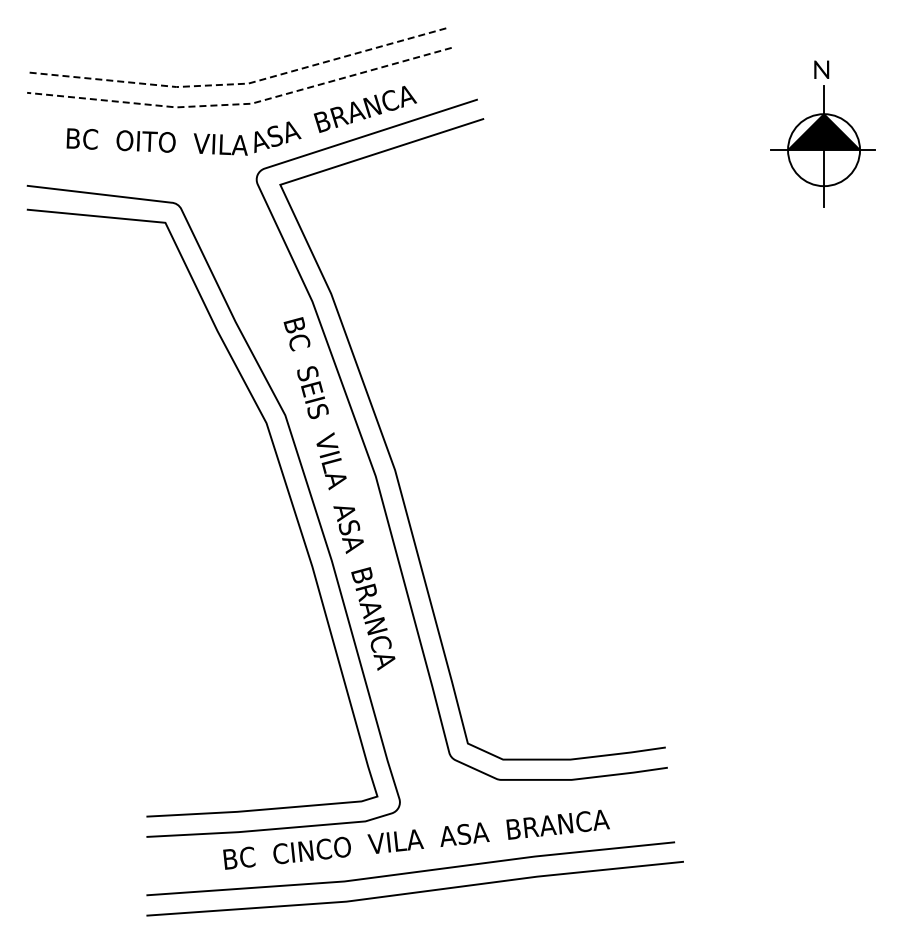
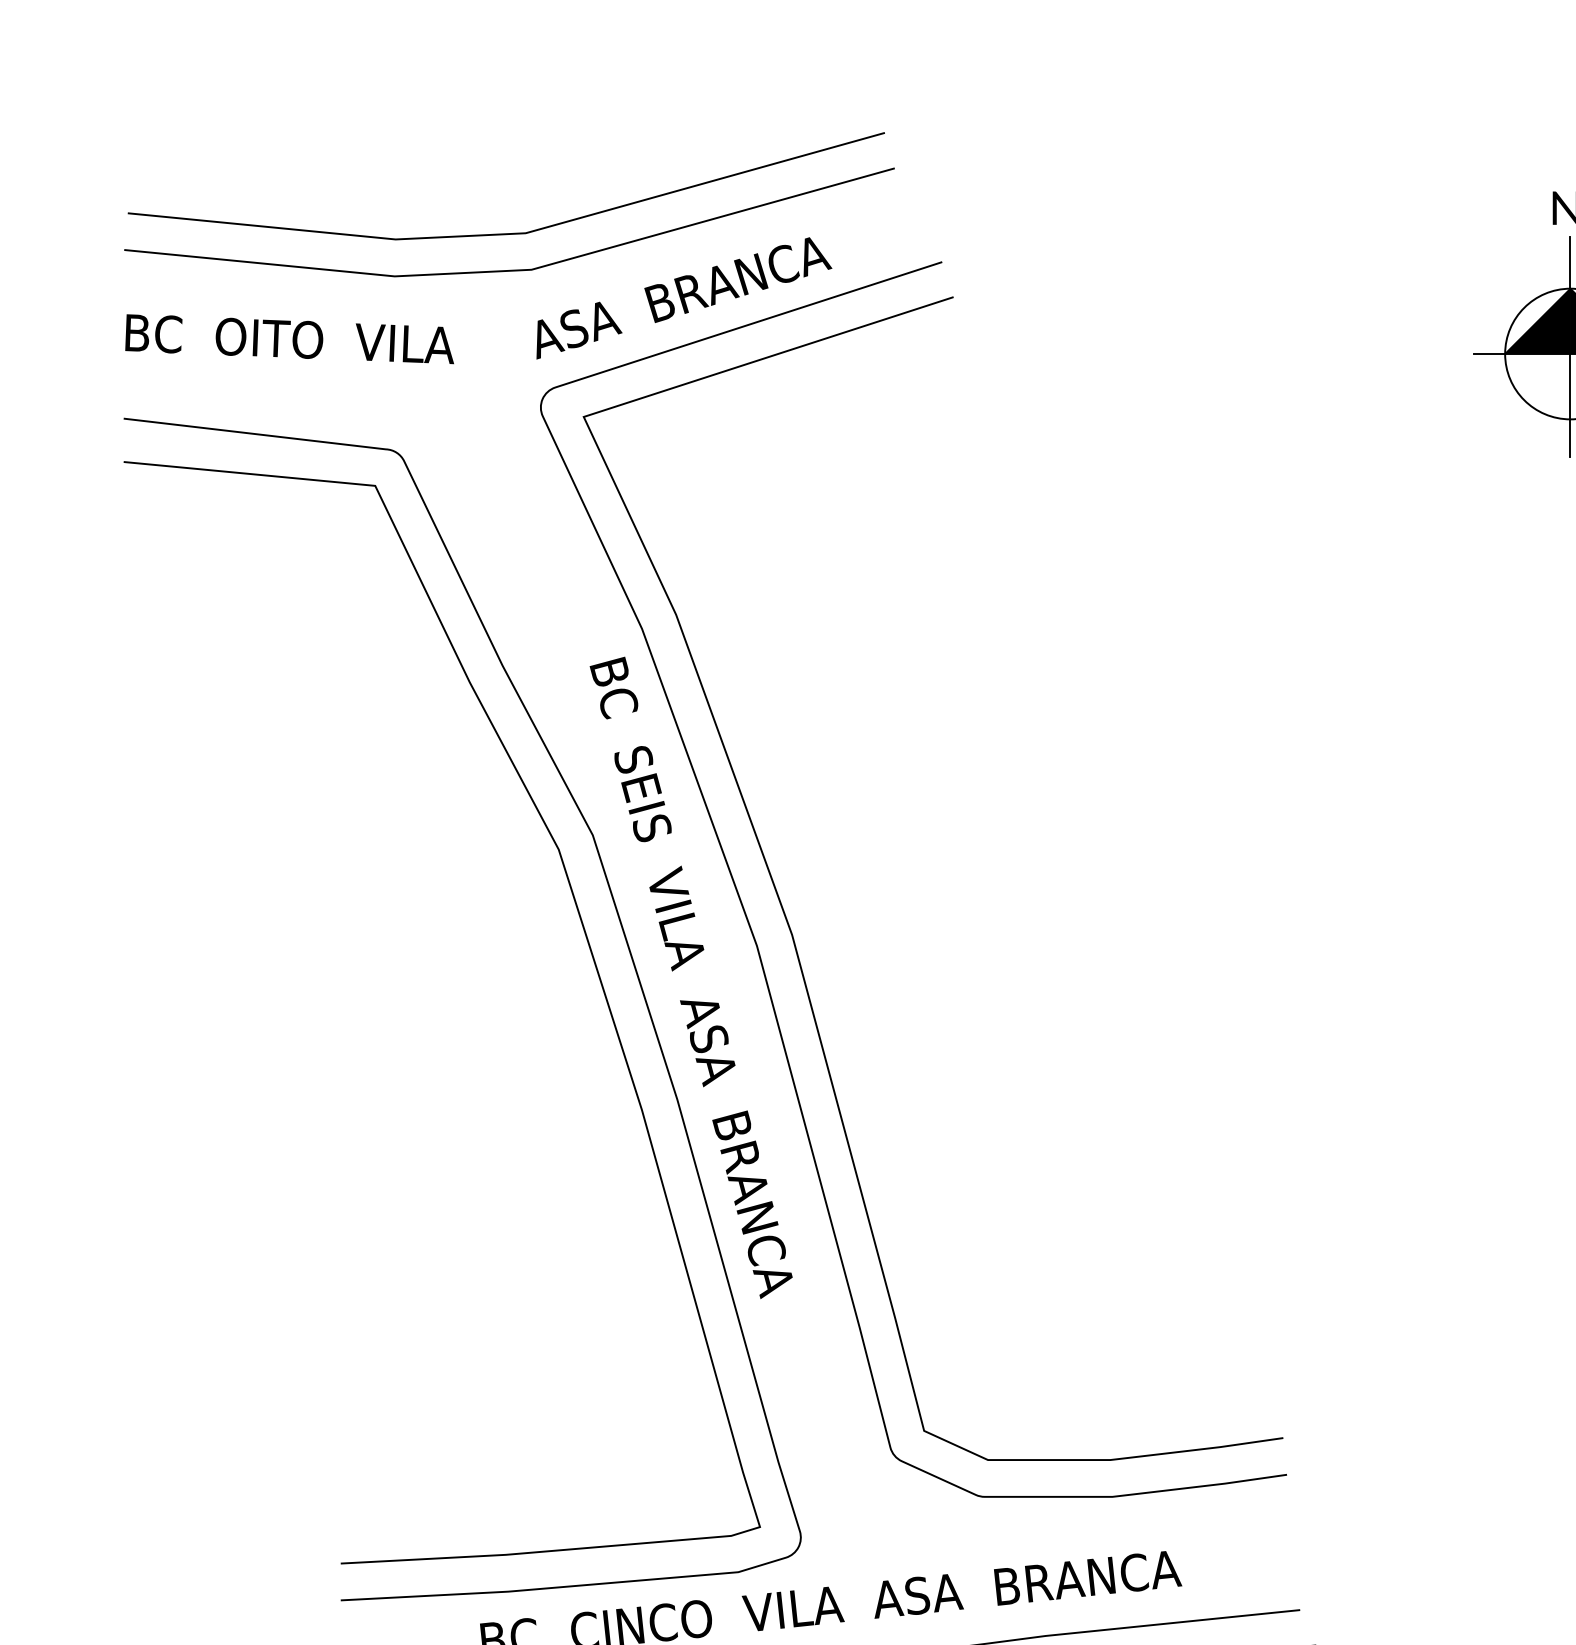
line: (240, 84) -> (511, 234), dashed -> solid
line: (242, 104) -> (515, 271), dashed -> solid
text: (156, 141) -> (288, 338), moved

